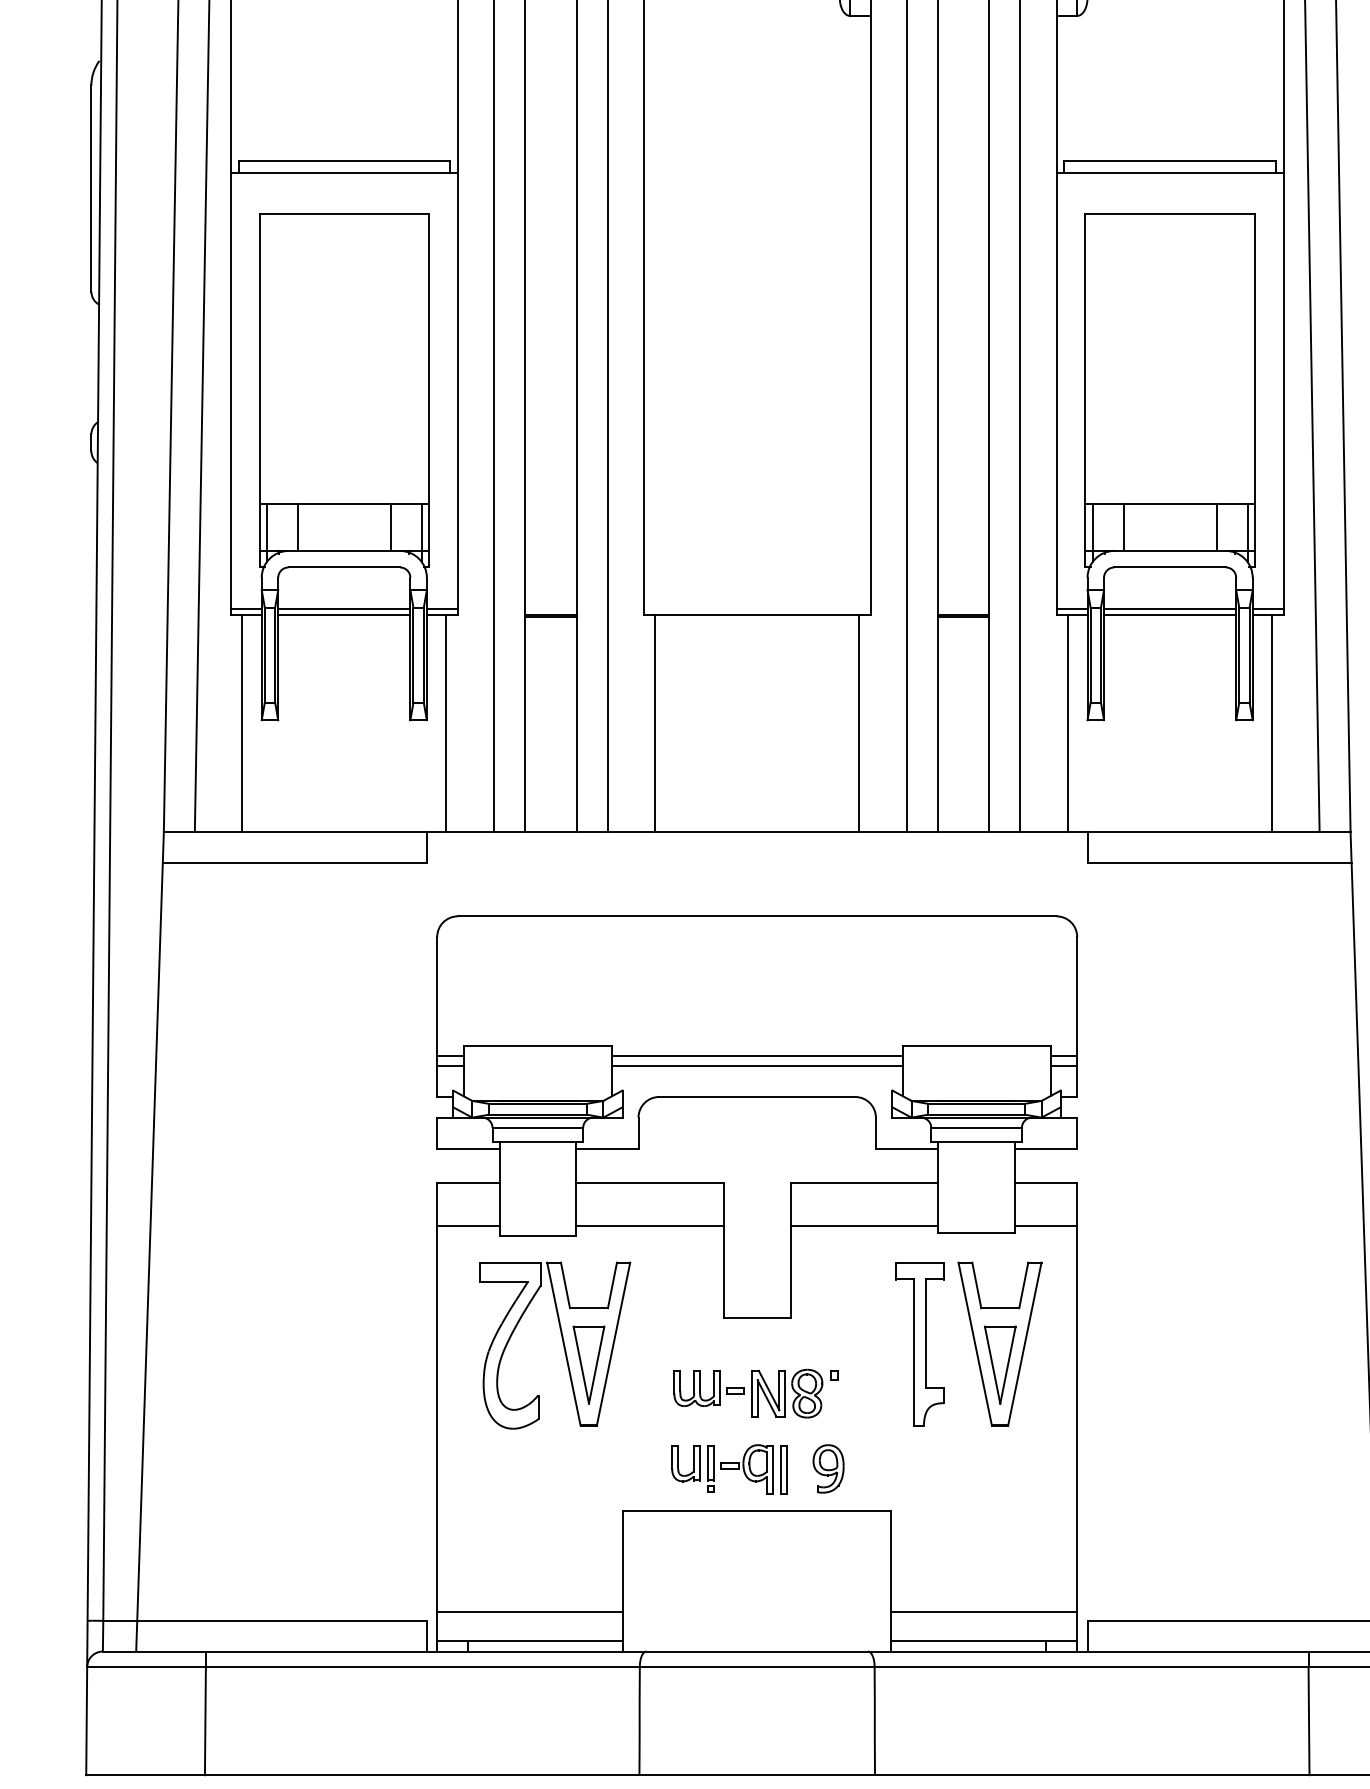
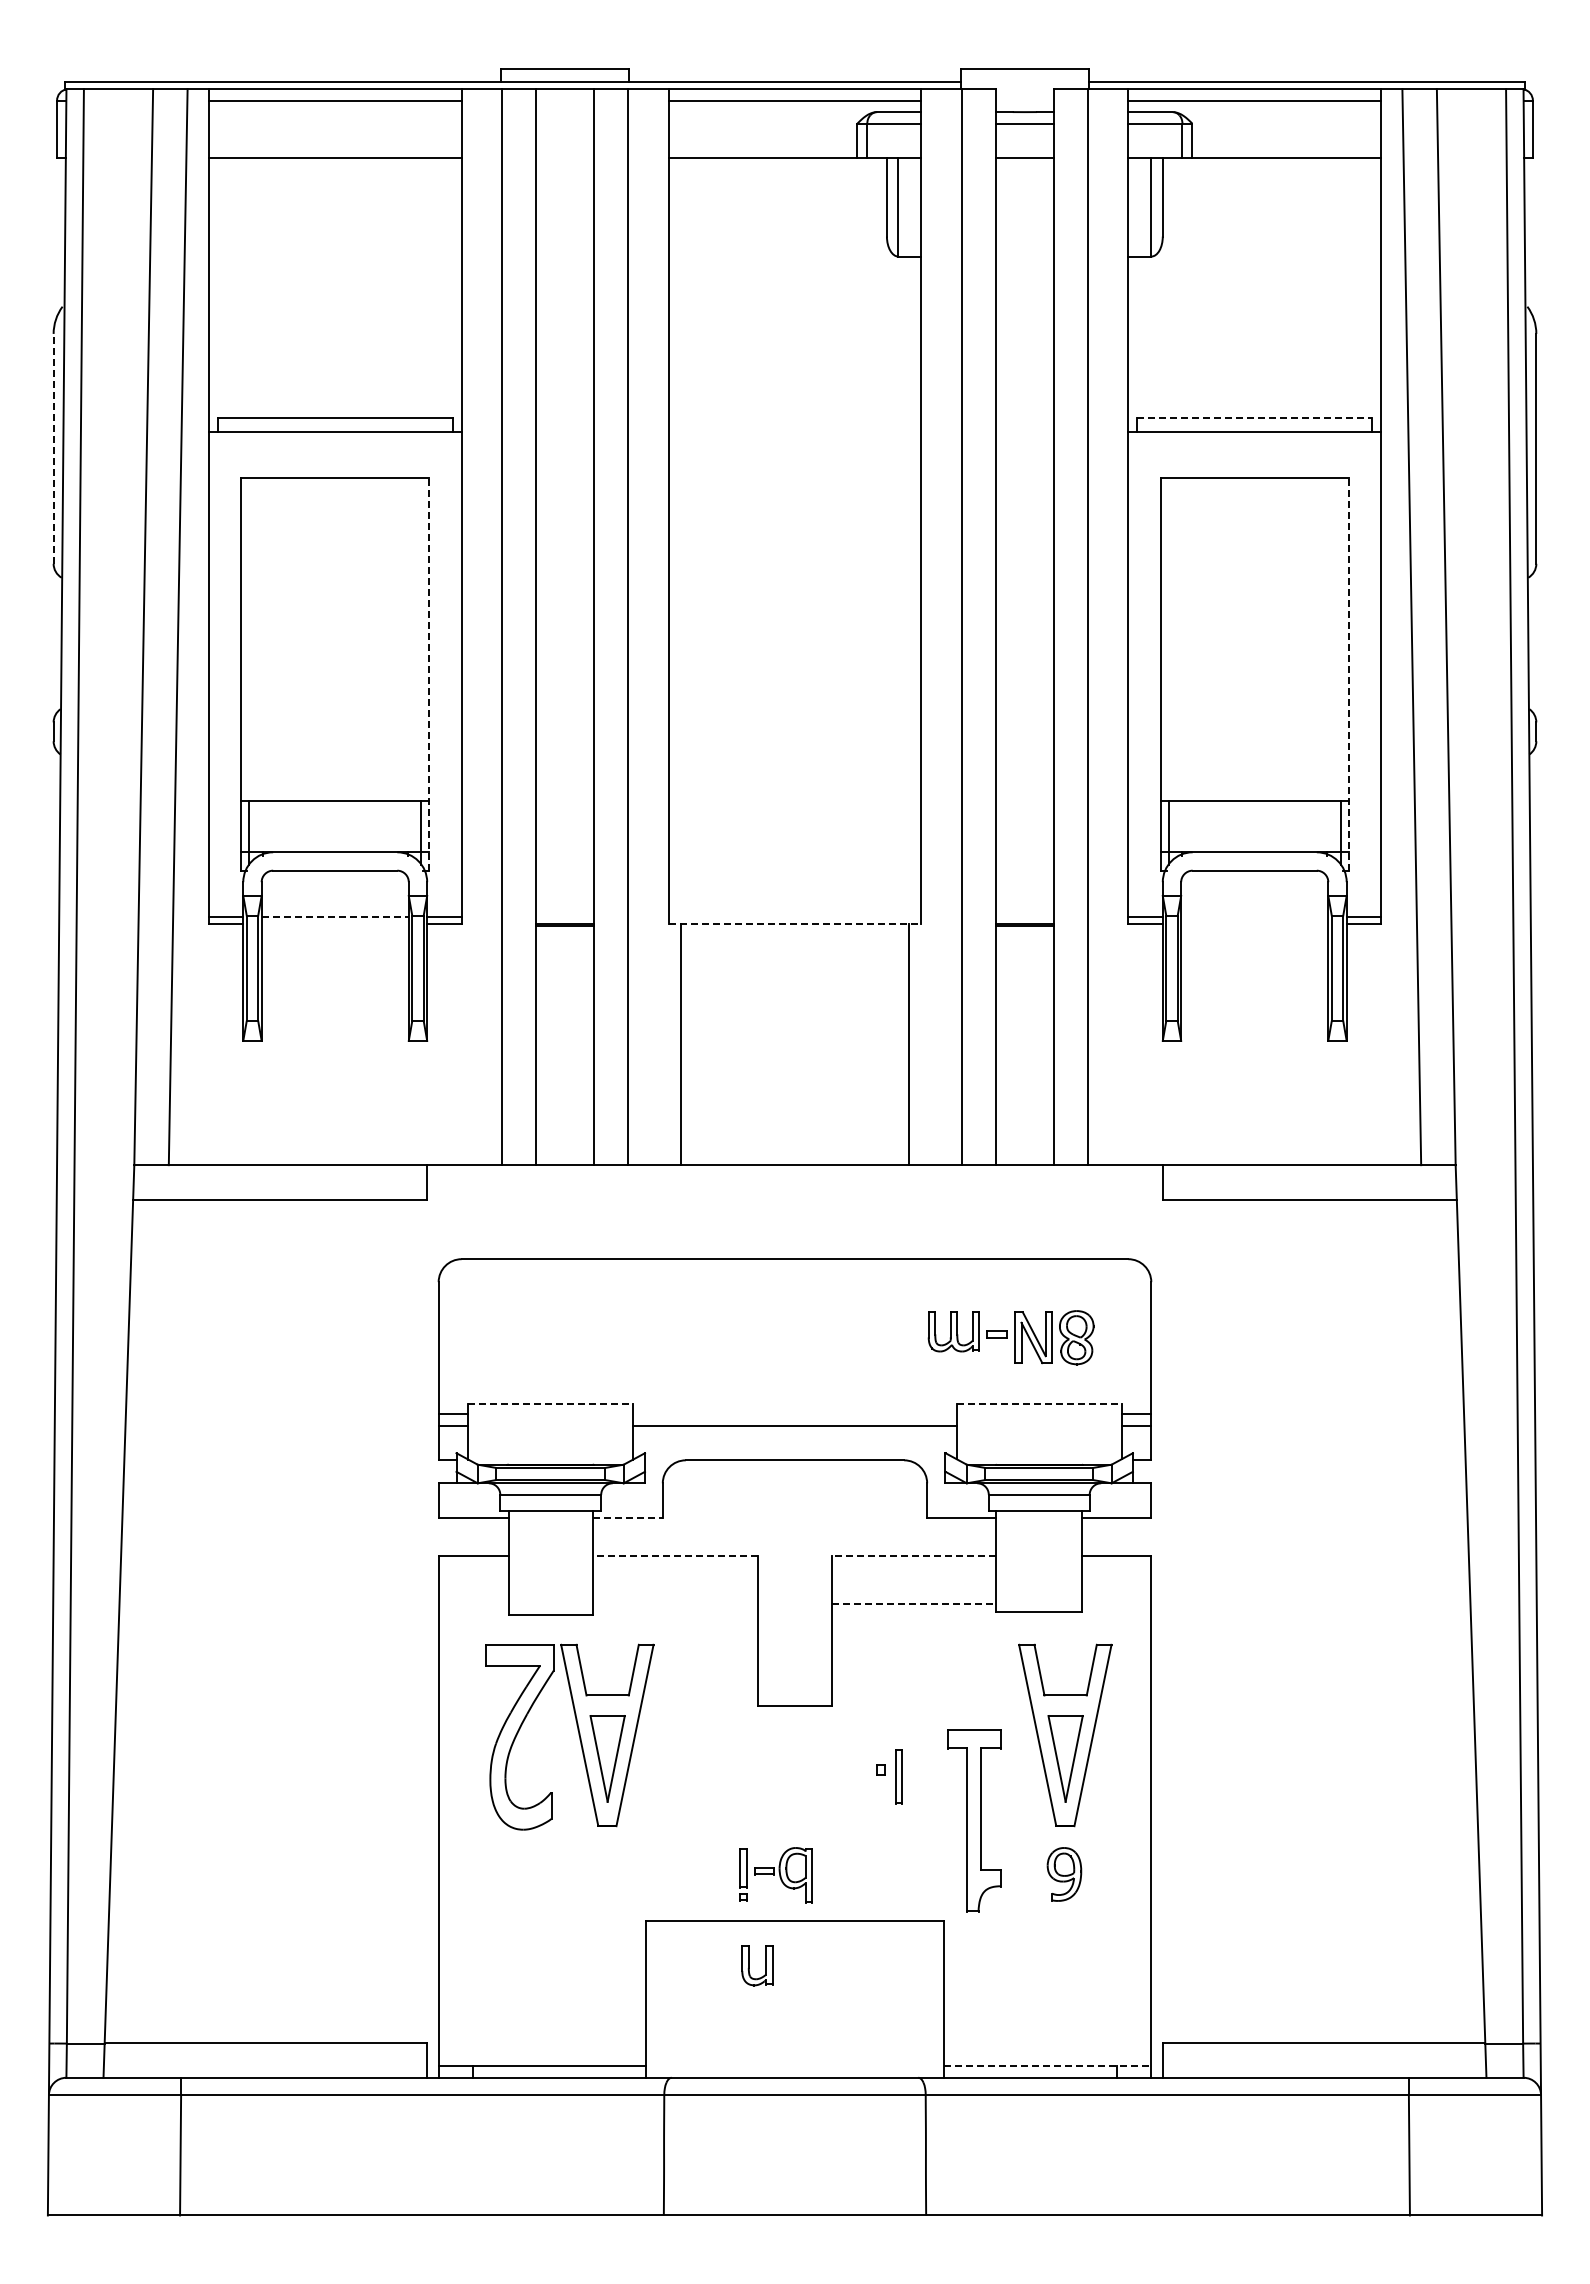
line: (1169, 160) -> (1254, 417), solid -> dashed
line: (91, 188) -> (53, 448), solid -> dashed
line: (428, 391) -> (429, 674), solid -> dashed
line: (1254, 391) -> (1348, 674), solid -> dashed
line: (297, 527) -> (283, 826), removed
line: (390, 527) -> (386, 826), removed
line: (1124, 527) -> (1203, 826), removed
line: (1216, 527) -> (1306, 826), removed
line: (344, 608) -> (335, 916), solid -> dashed
line: (1169, 608) -> (1254, 916), removed
line: (343, 614) -> (334, 923), removed
line: (757, 614) -> (795, 923), solid -> dashed
line: (1169, 614) -> (1254, 923), removed
line: (242, 723) -> (221, 1044), removed
line: (446, 723) -> (448, 1044), removed
line: (1068, 723) -> (1141, 1044), removed
line: (1272, 723) -> (1368, 1044), removed
line: (538, 1046) -> (551, 1404), solid -> dashed
line: (976, 1046) -> (1039, 1404), solid -> dashed
line: (756, 1055) -> (794, 1414), removed
line: (607, 1148) -> (628, 1517), solid -> dashed
line: (649, 1182) -> (674, 1555), solid -> dashed
line: (863, 1182) -> (913, 1555), solid -> dashed
line: (468, 1225) -> (473, 1603), removed
line: (649, 1225) -> (674, 1603), removed
line: (864, 1225) -> (914, 1603), solid -> dashed
line: (1045, 1225) -> (1116, 1603), removed
part: (920, 1344) -> (974, 1820), moved
part: (747, 1393) -> (1010, 1337), moved
part: (678, 1463) -> (749, 1965), moved
part: (828, 1468) -> (1064, 1874), moved
part: (783, 1469) -> (898, 1776), moved
line: (529, 1611) -> (541, 2033), removed
line: (983, 1611) -> (1047, 2033), removed
line: (984, 1641) -> (1048, 2066), solid -> dashed

